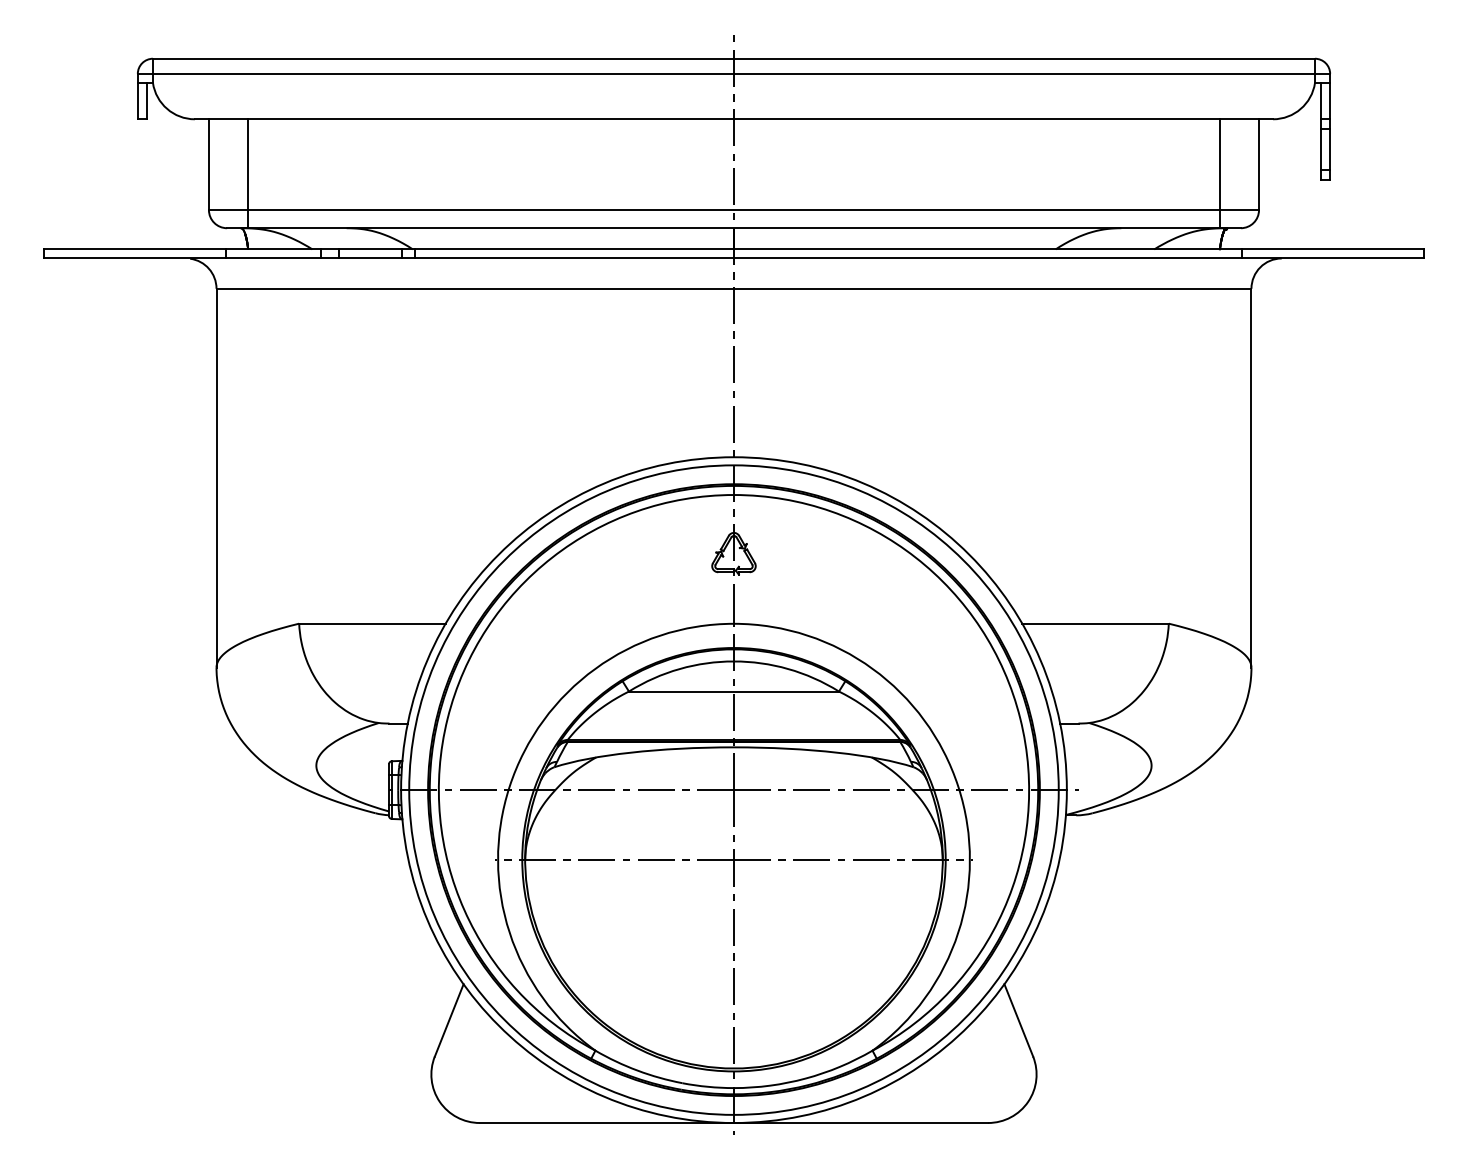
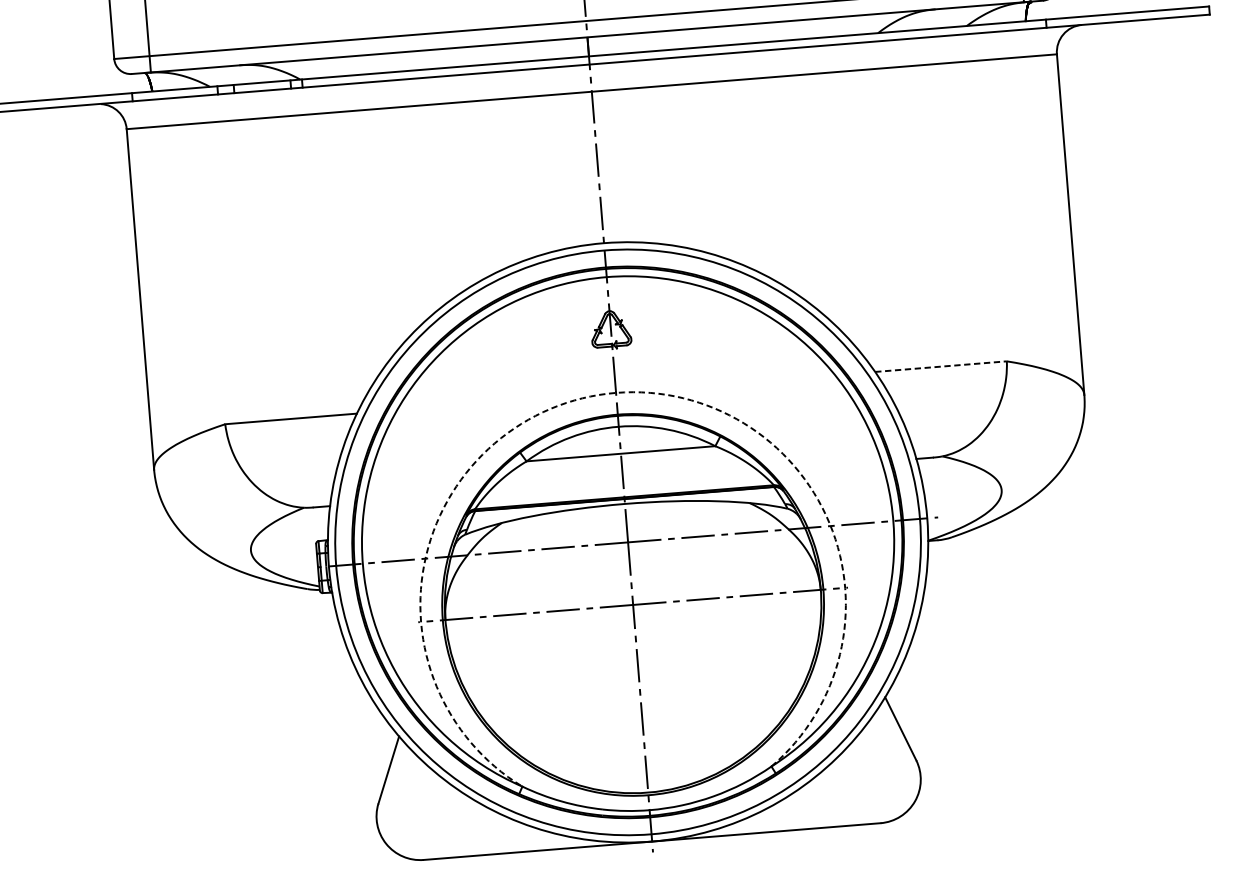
arc: (733, 623) -> (615, 392), solid -> dashed
line: (1096, 623) -> (941, 366), solid -> dashed

